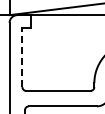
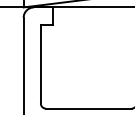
line: (22, 57) -> (40, 63), dashed -> solid

